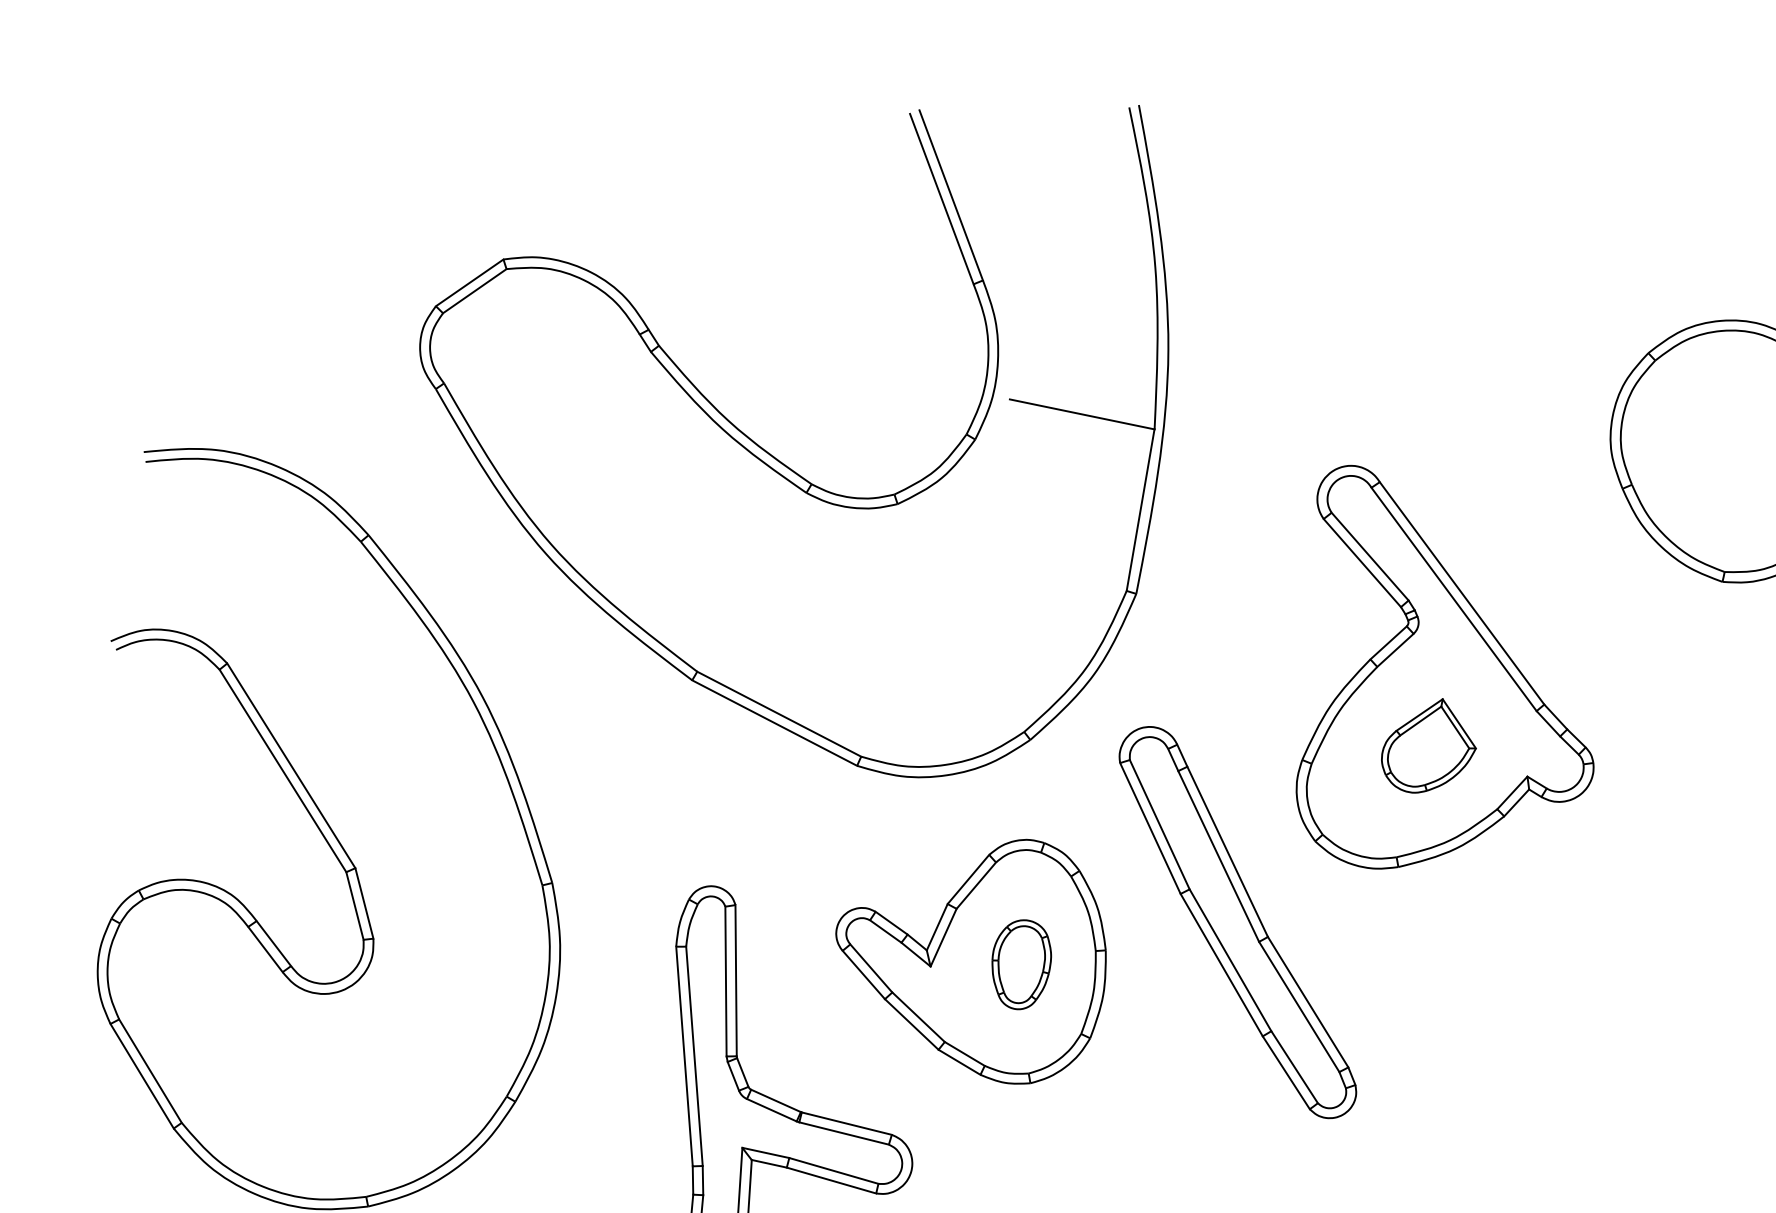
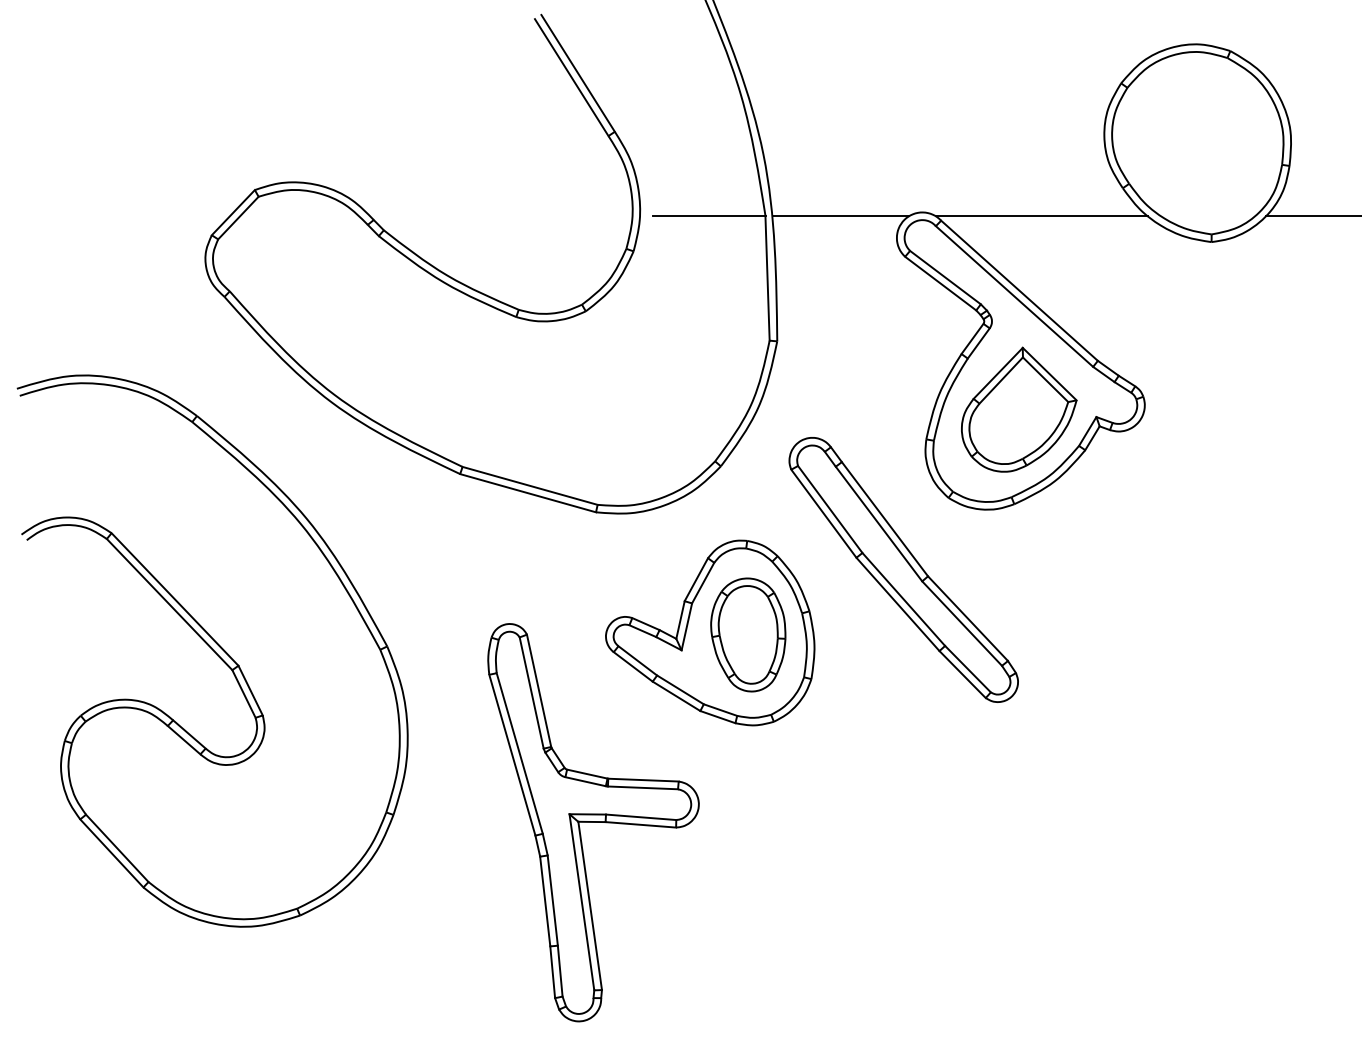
line: (1252, 450) -> (841, 216), added
line: (1510, 503) -> (1041, 216), added
part: (1430, 746) -> (1019, 409), size x1.67
part: (1021, 963) -> (748, 634), size x1.67

